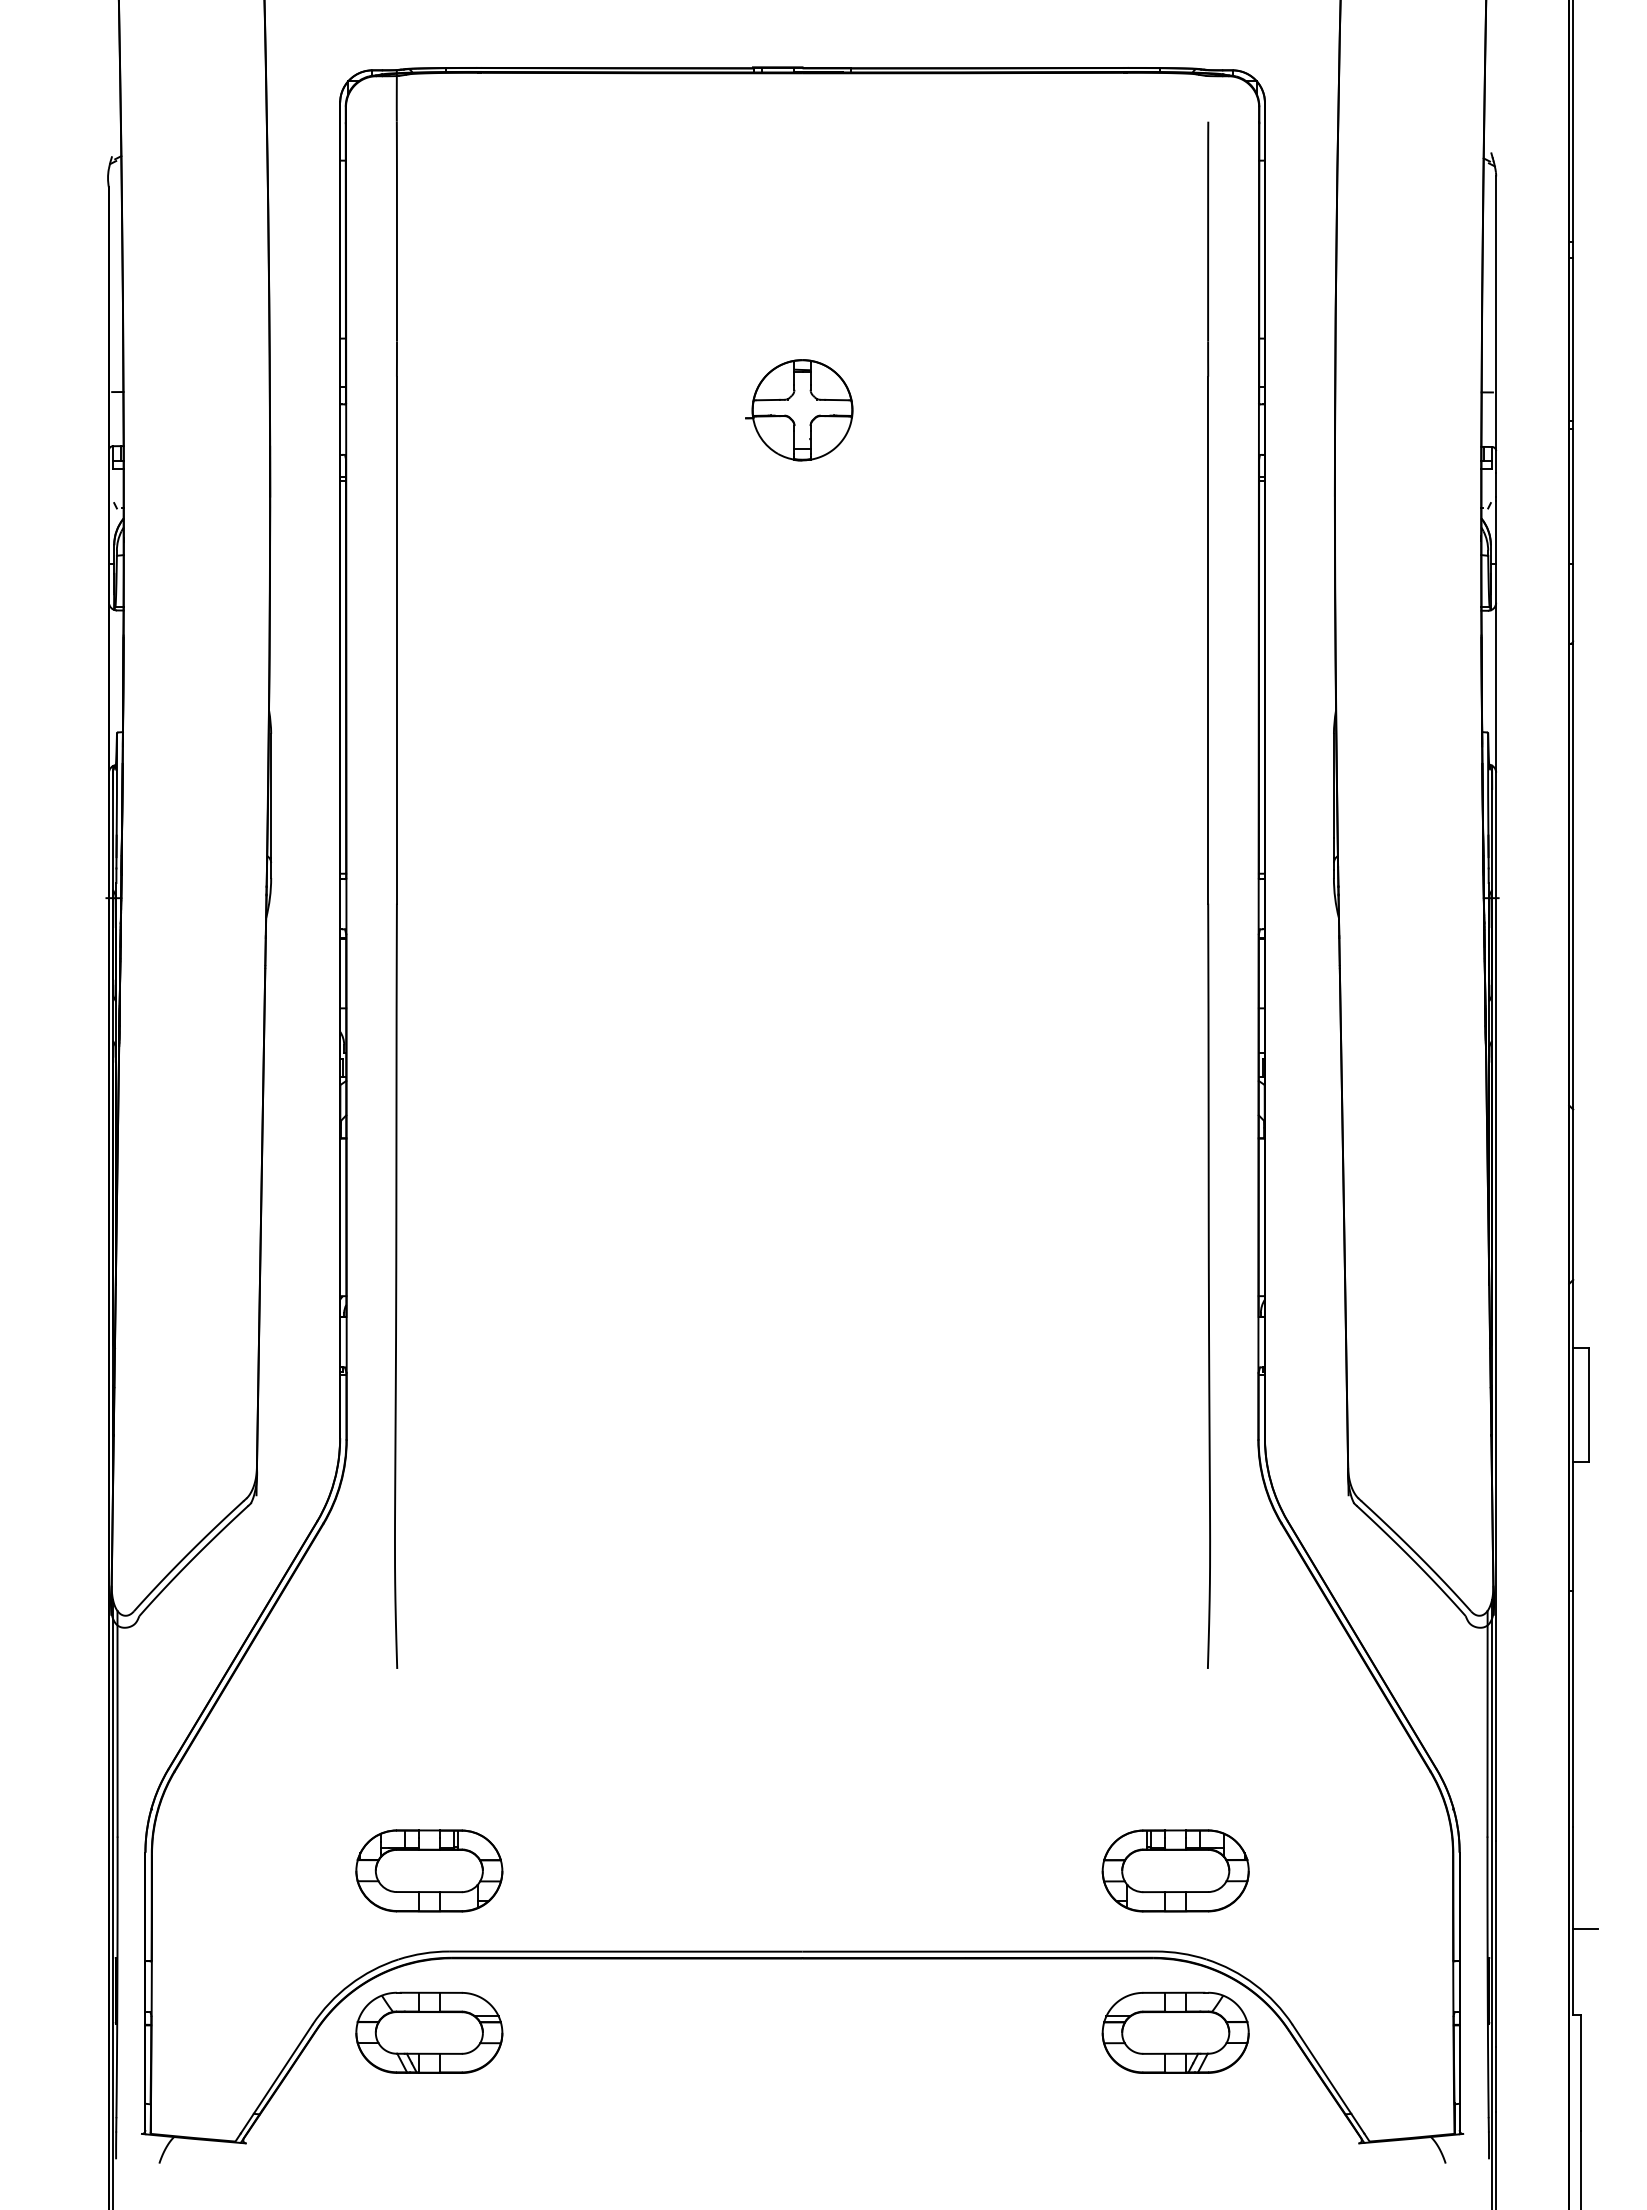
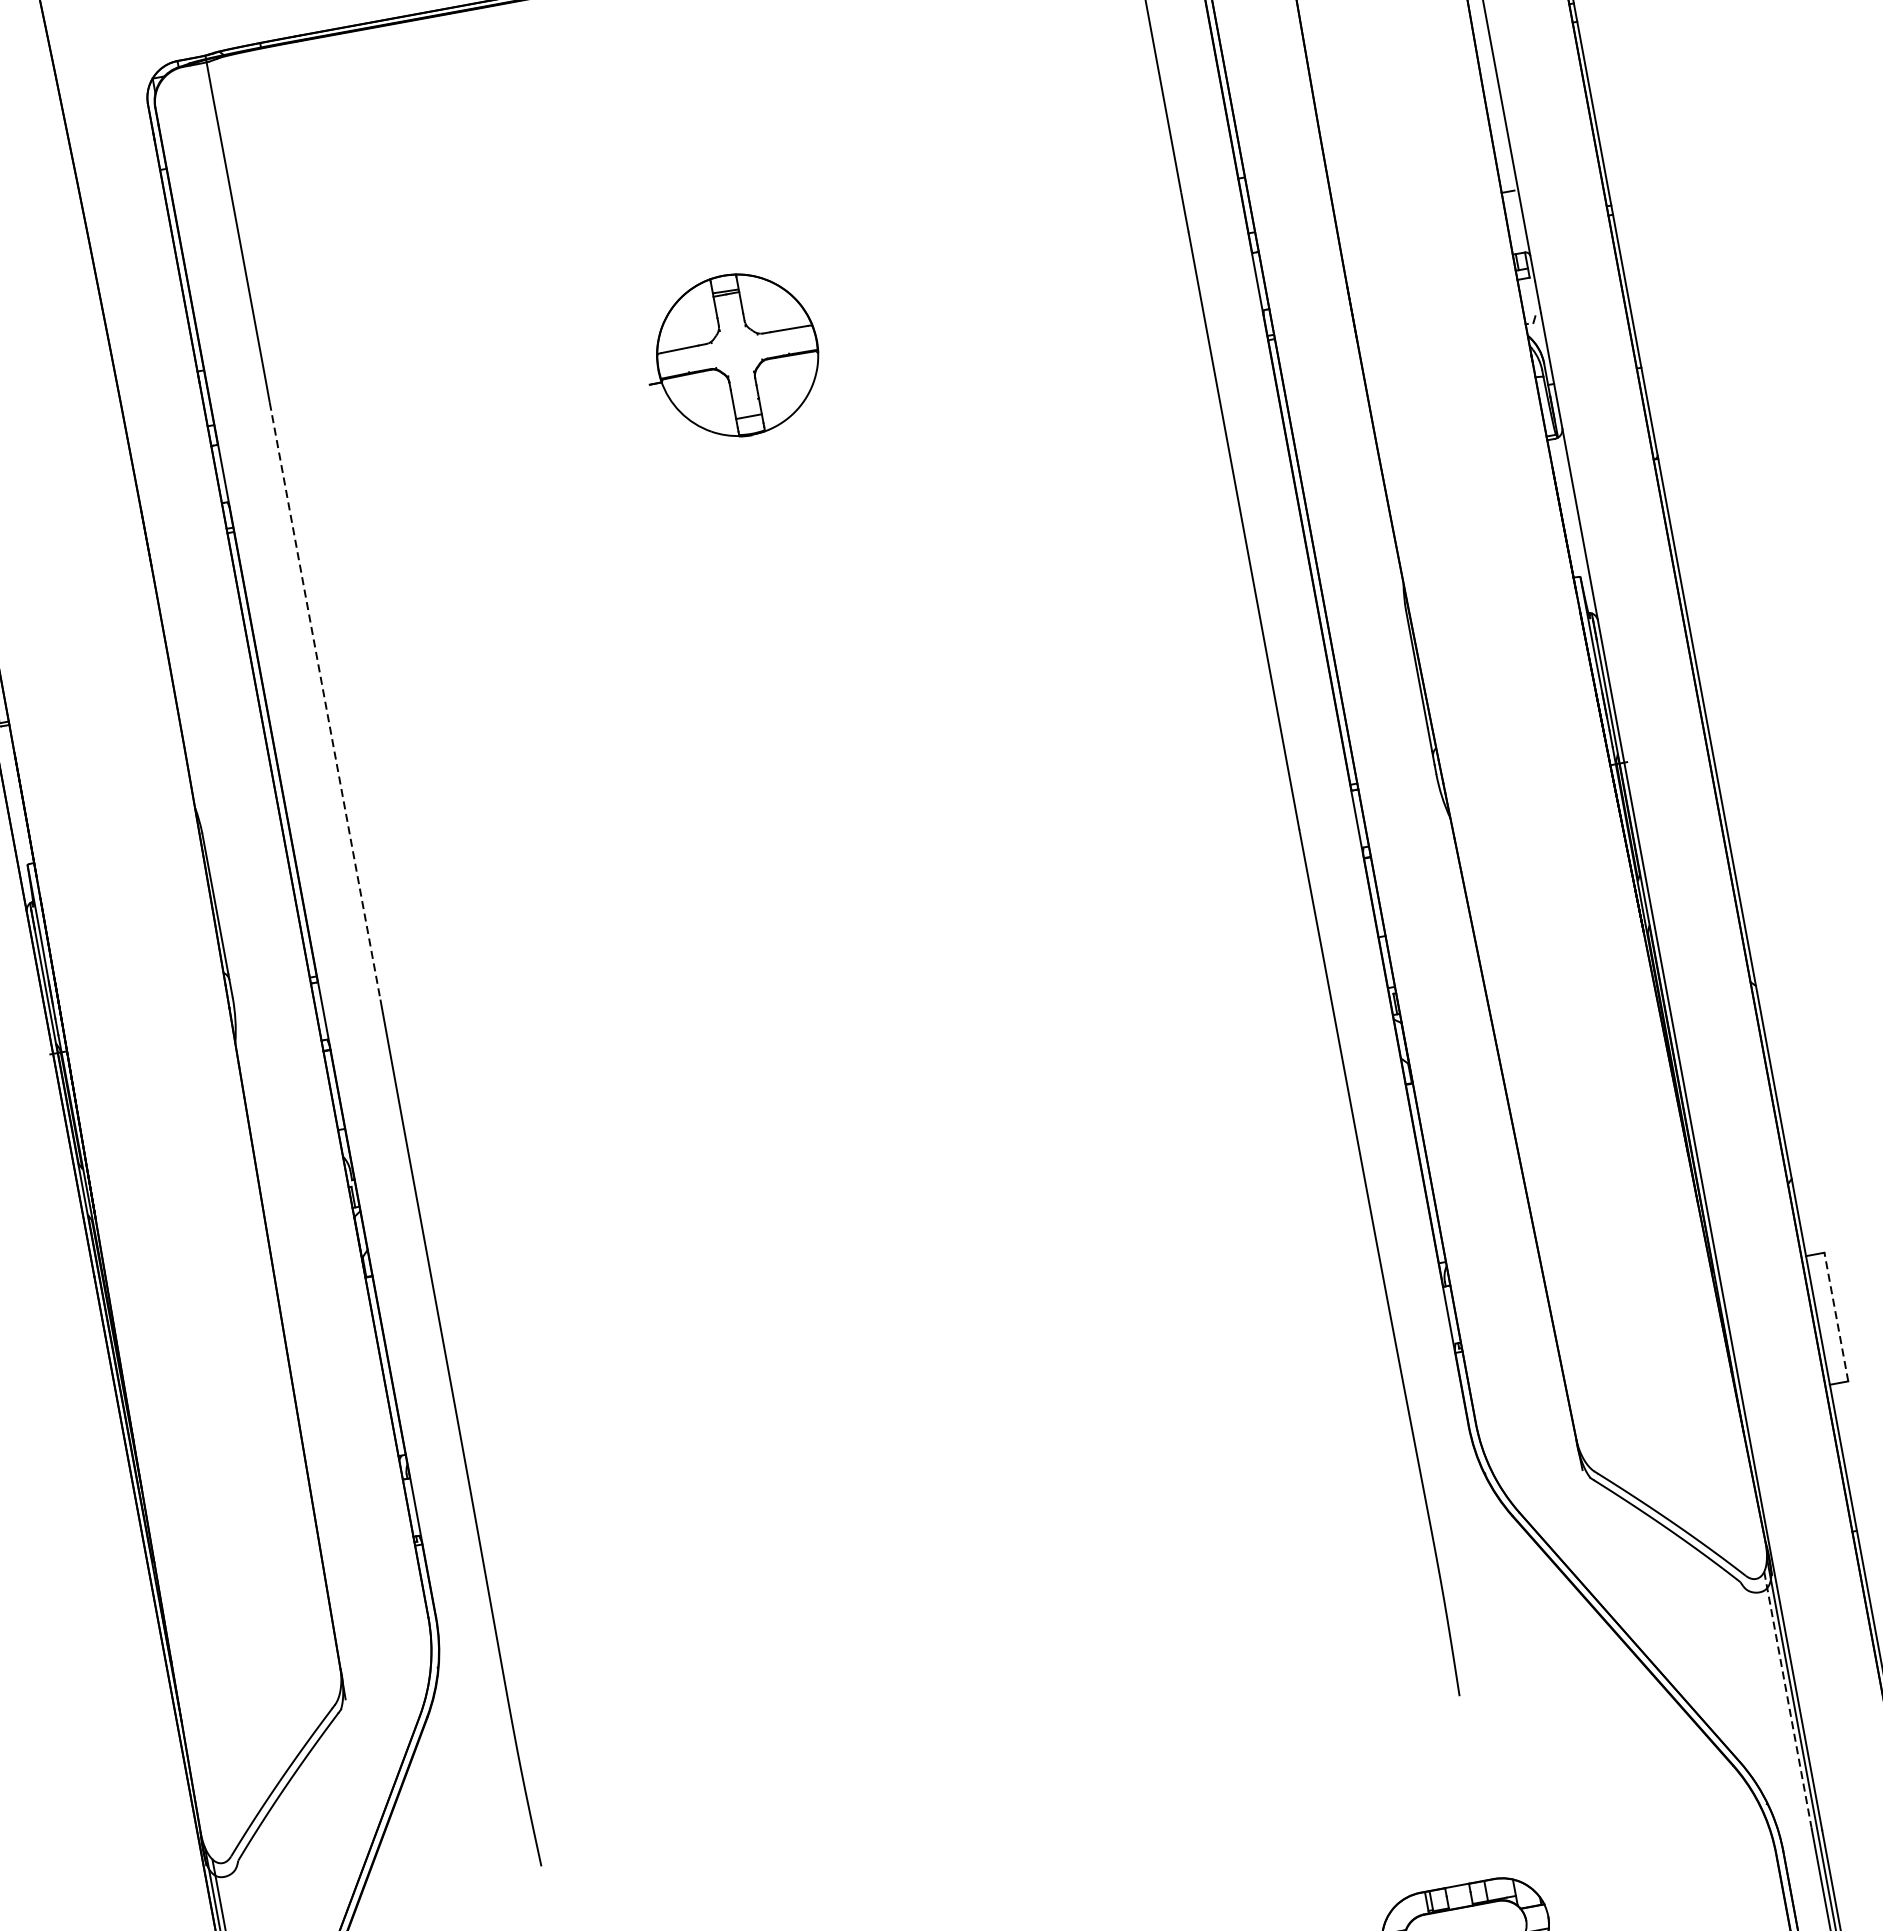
part: (799, 410) -> (732, 356), size x1.4
line: (396, 640) -> (324, 701), solid -> dashed
line: (1589, 1404) -> (1836, 1316), solid -> dashed
line: (1487, 1723) -> (1787, 1699), solid -> dashed

